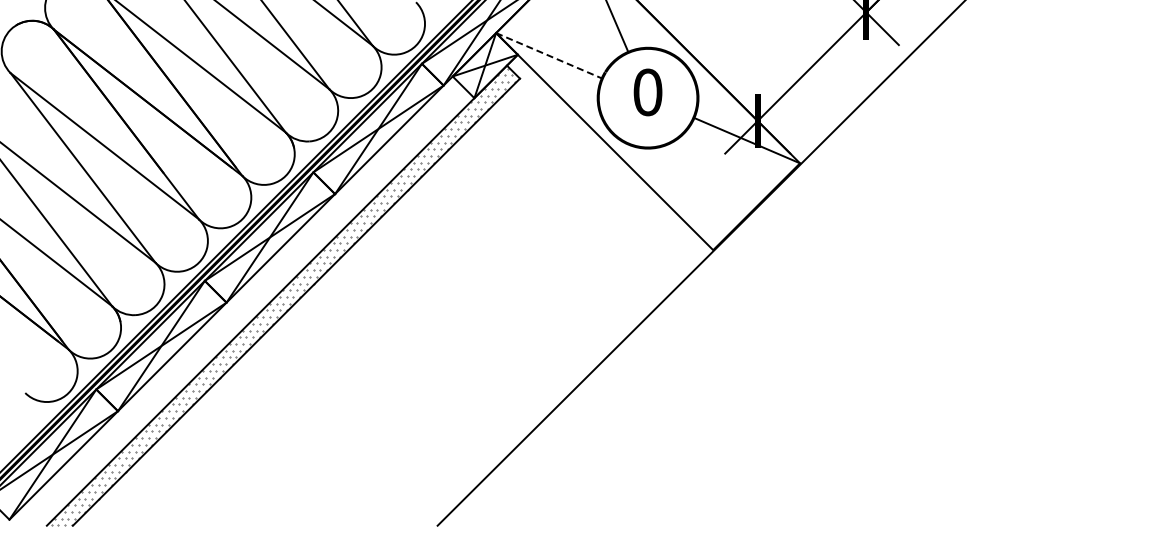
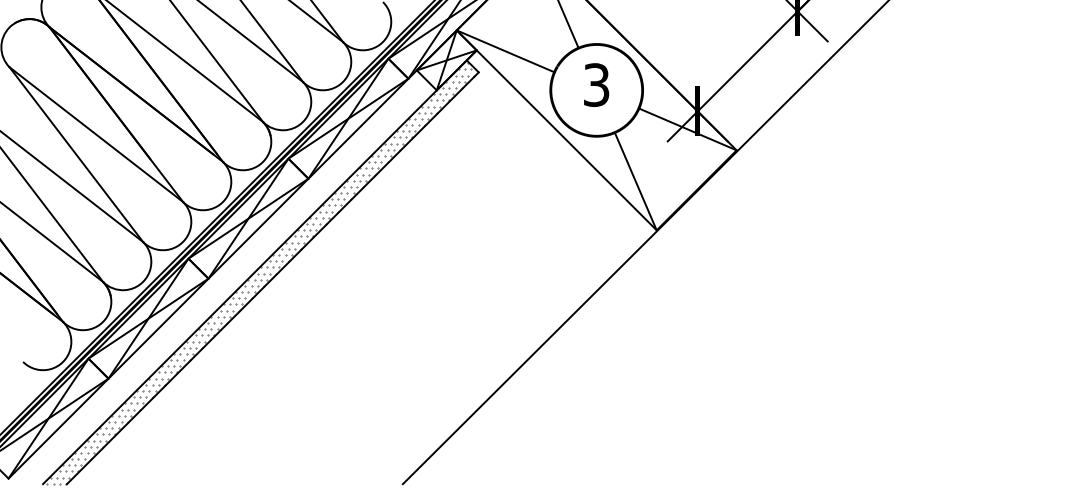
line: (549, 55) -> (505, 51), dashed -> solid
text: (647, 92) -> (596, 85), 0 -> 3
line: (690, 197) -> (635, 181), added

